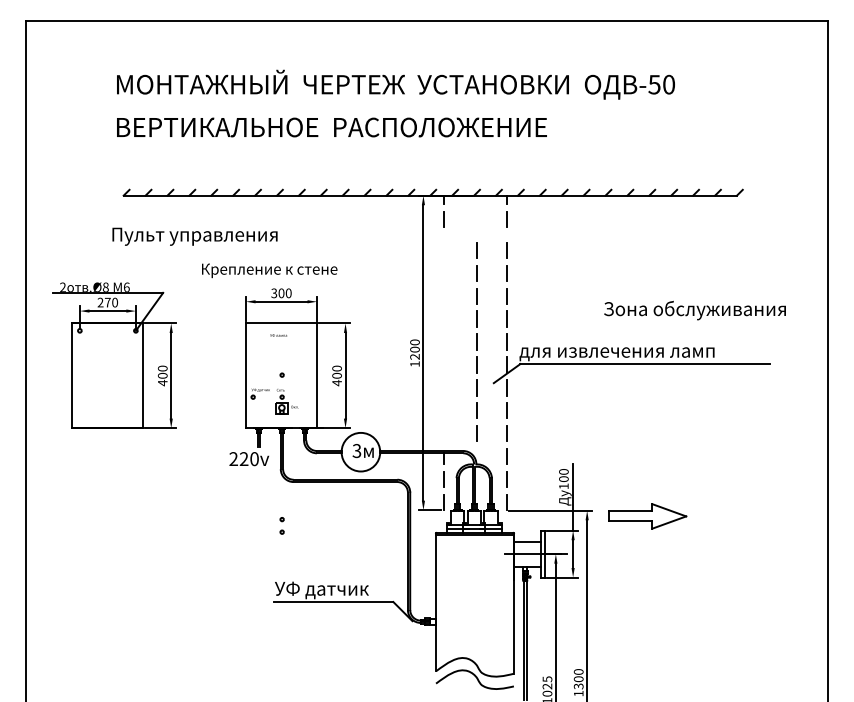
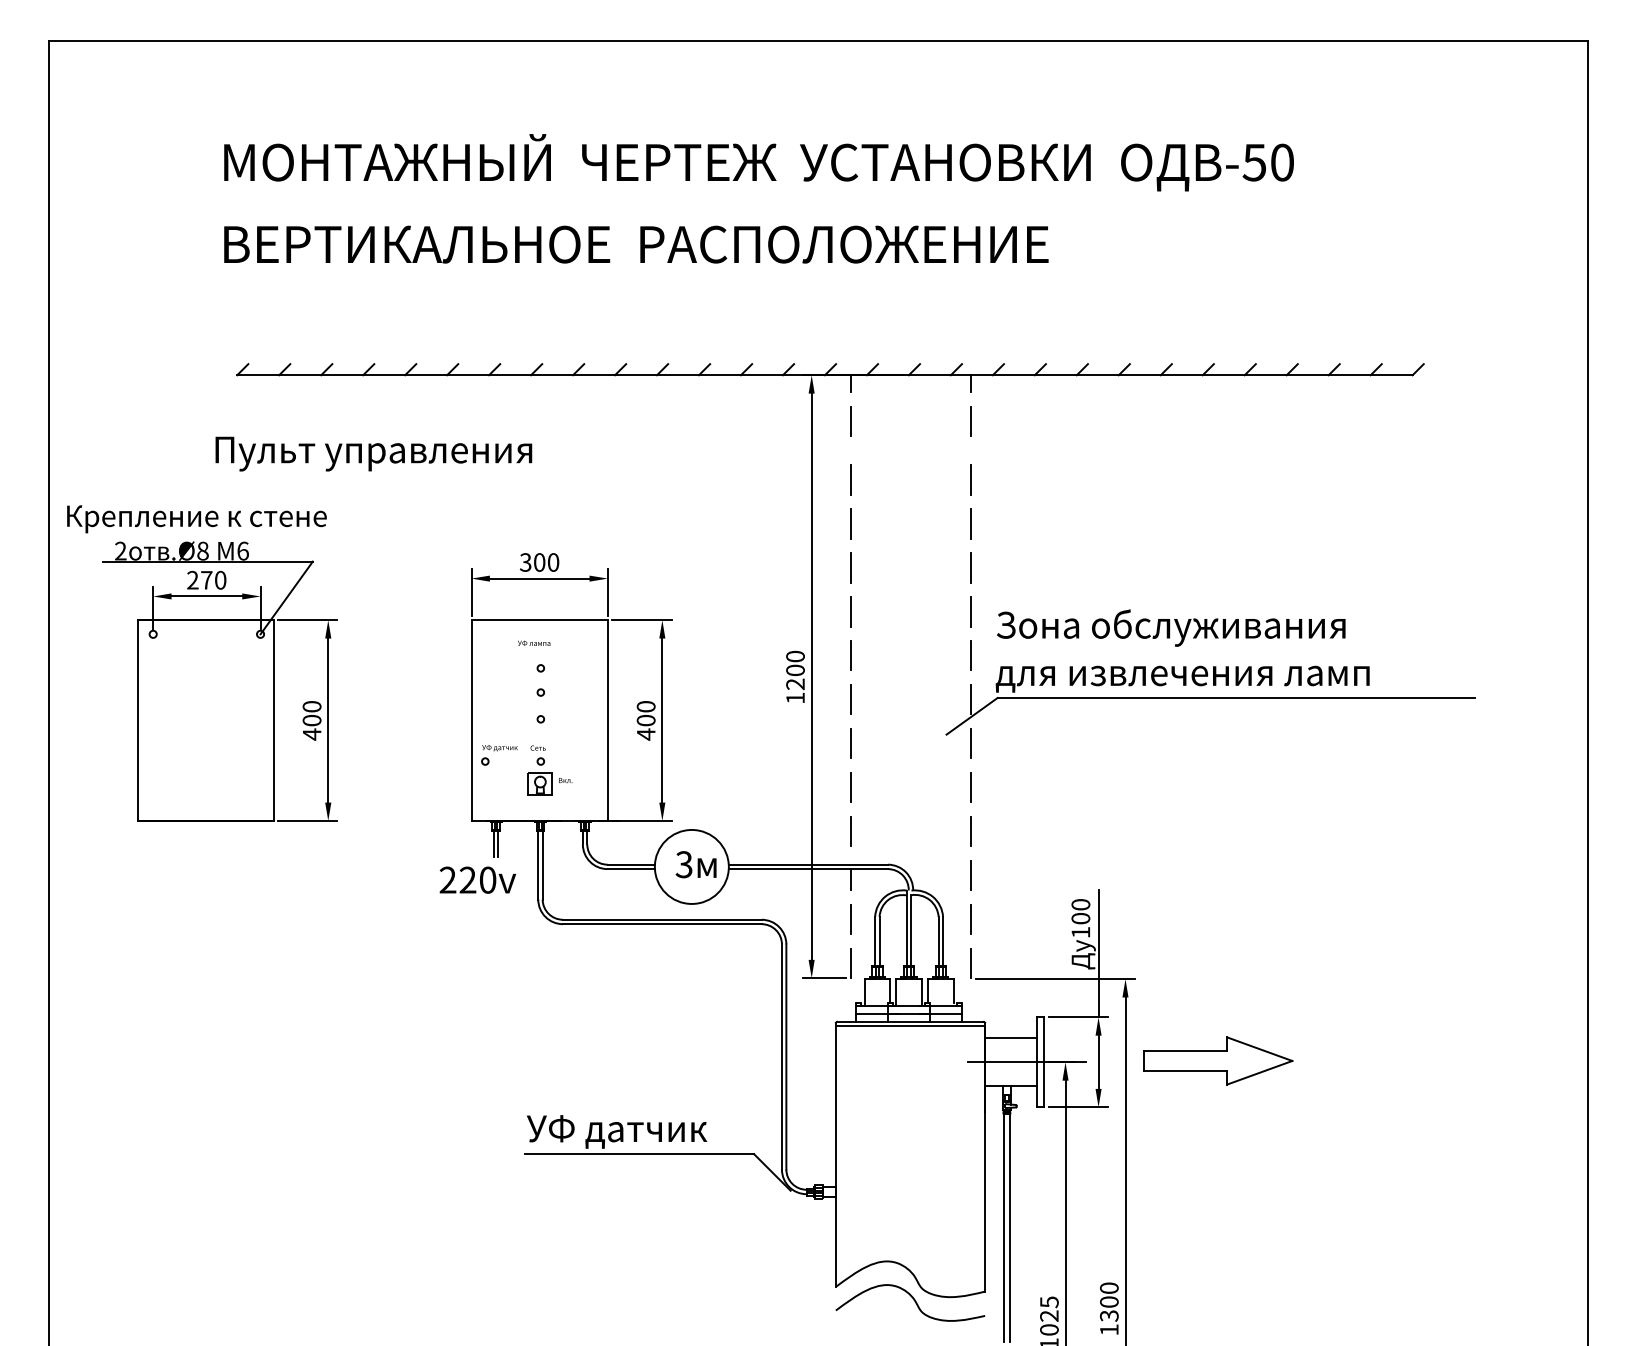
text: (269, 270) -> (196, 518), moved
text: (694, 310) -> (1170, 627), moved
line: (476, 341) -> (850, 654), moved
part: (647, 516) -> (1218, 1061), moved
part: (281, 525) -> (539, 679), moved

